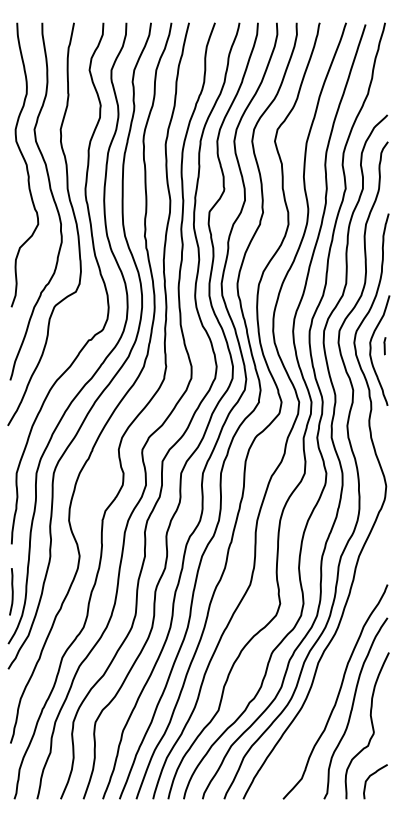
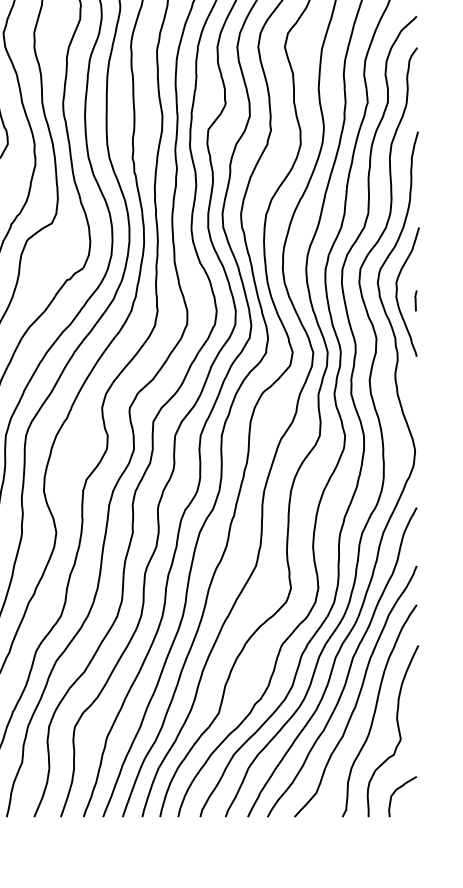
line: (384, 346) -> (415, 301), moved
curve: (330, 668) -> (349, 664), added

